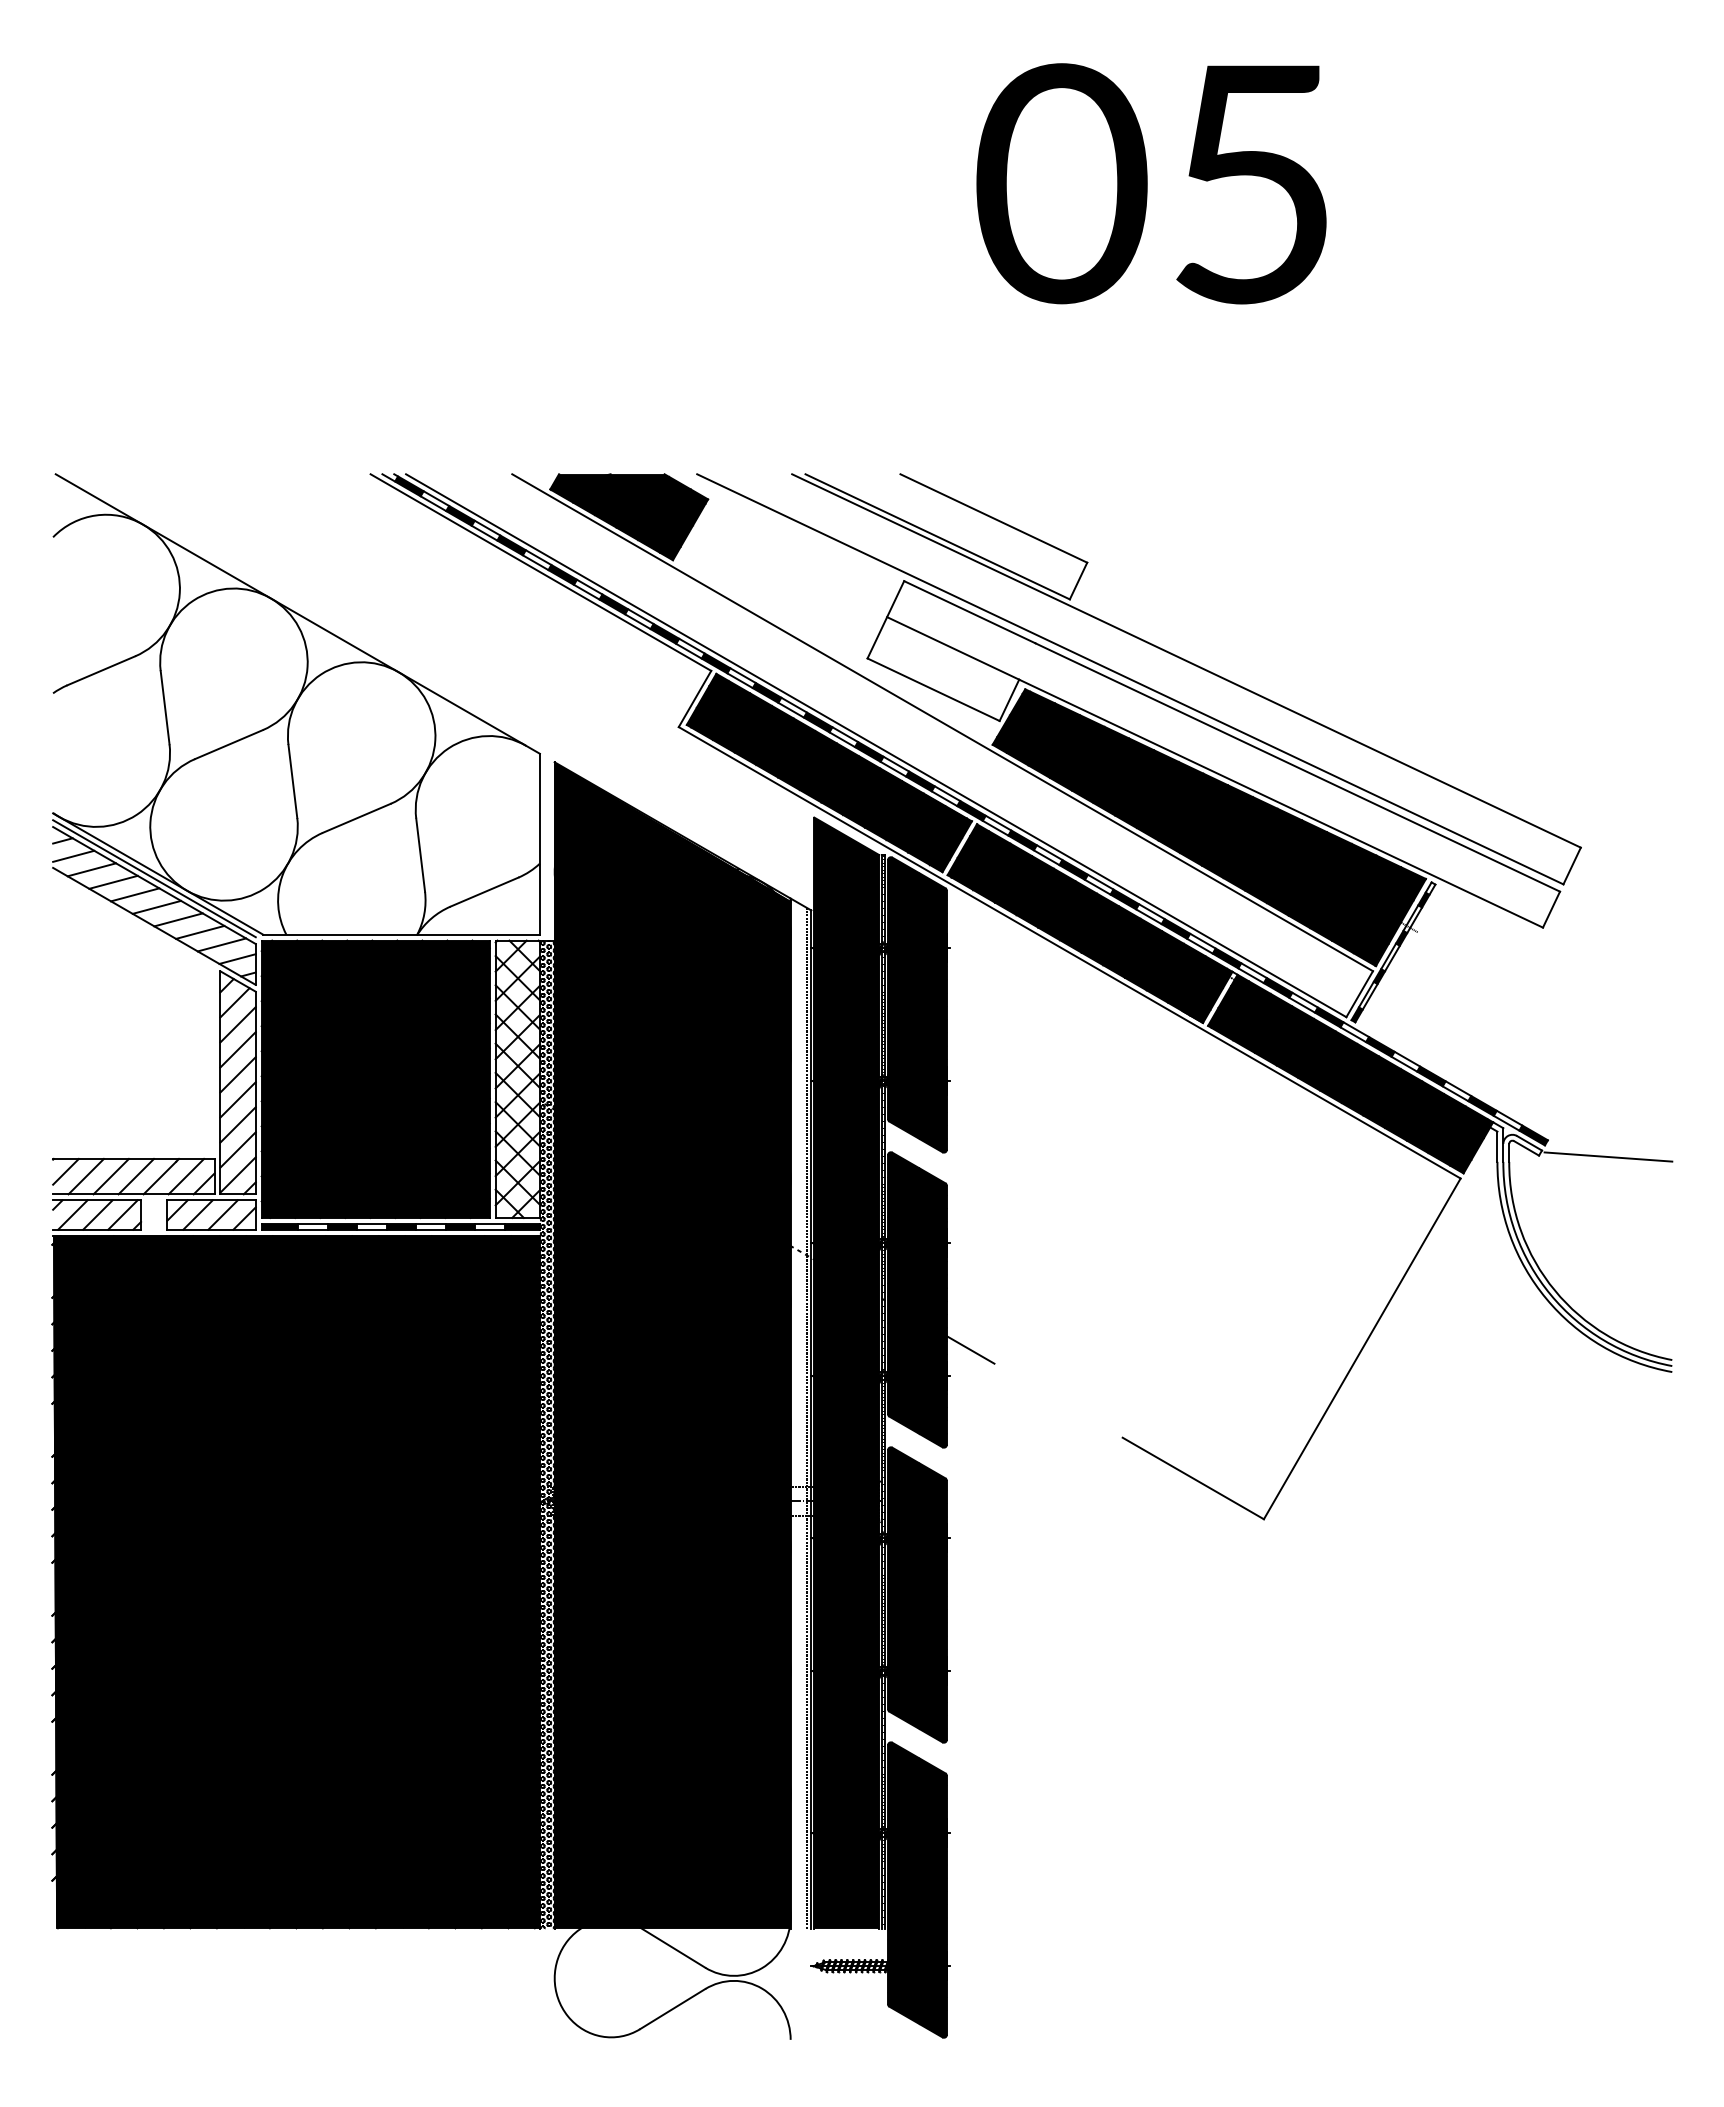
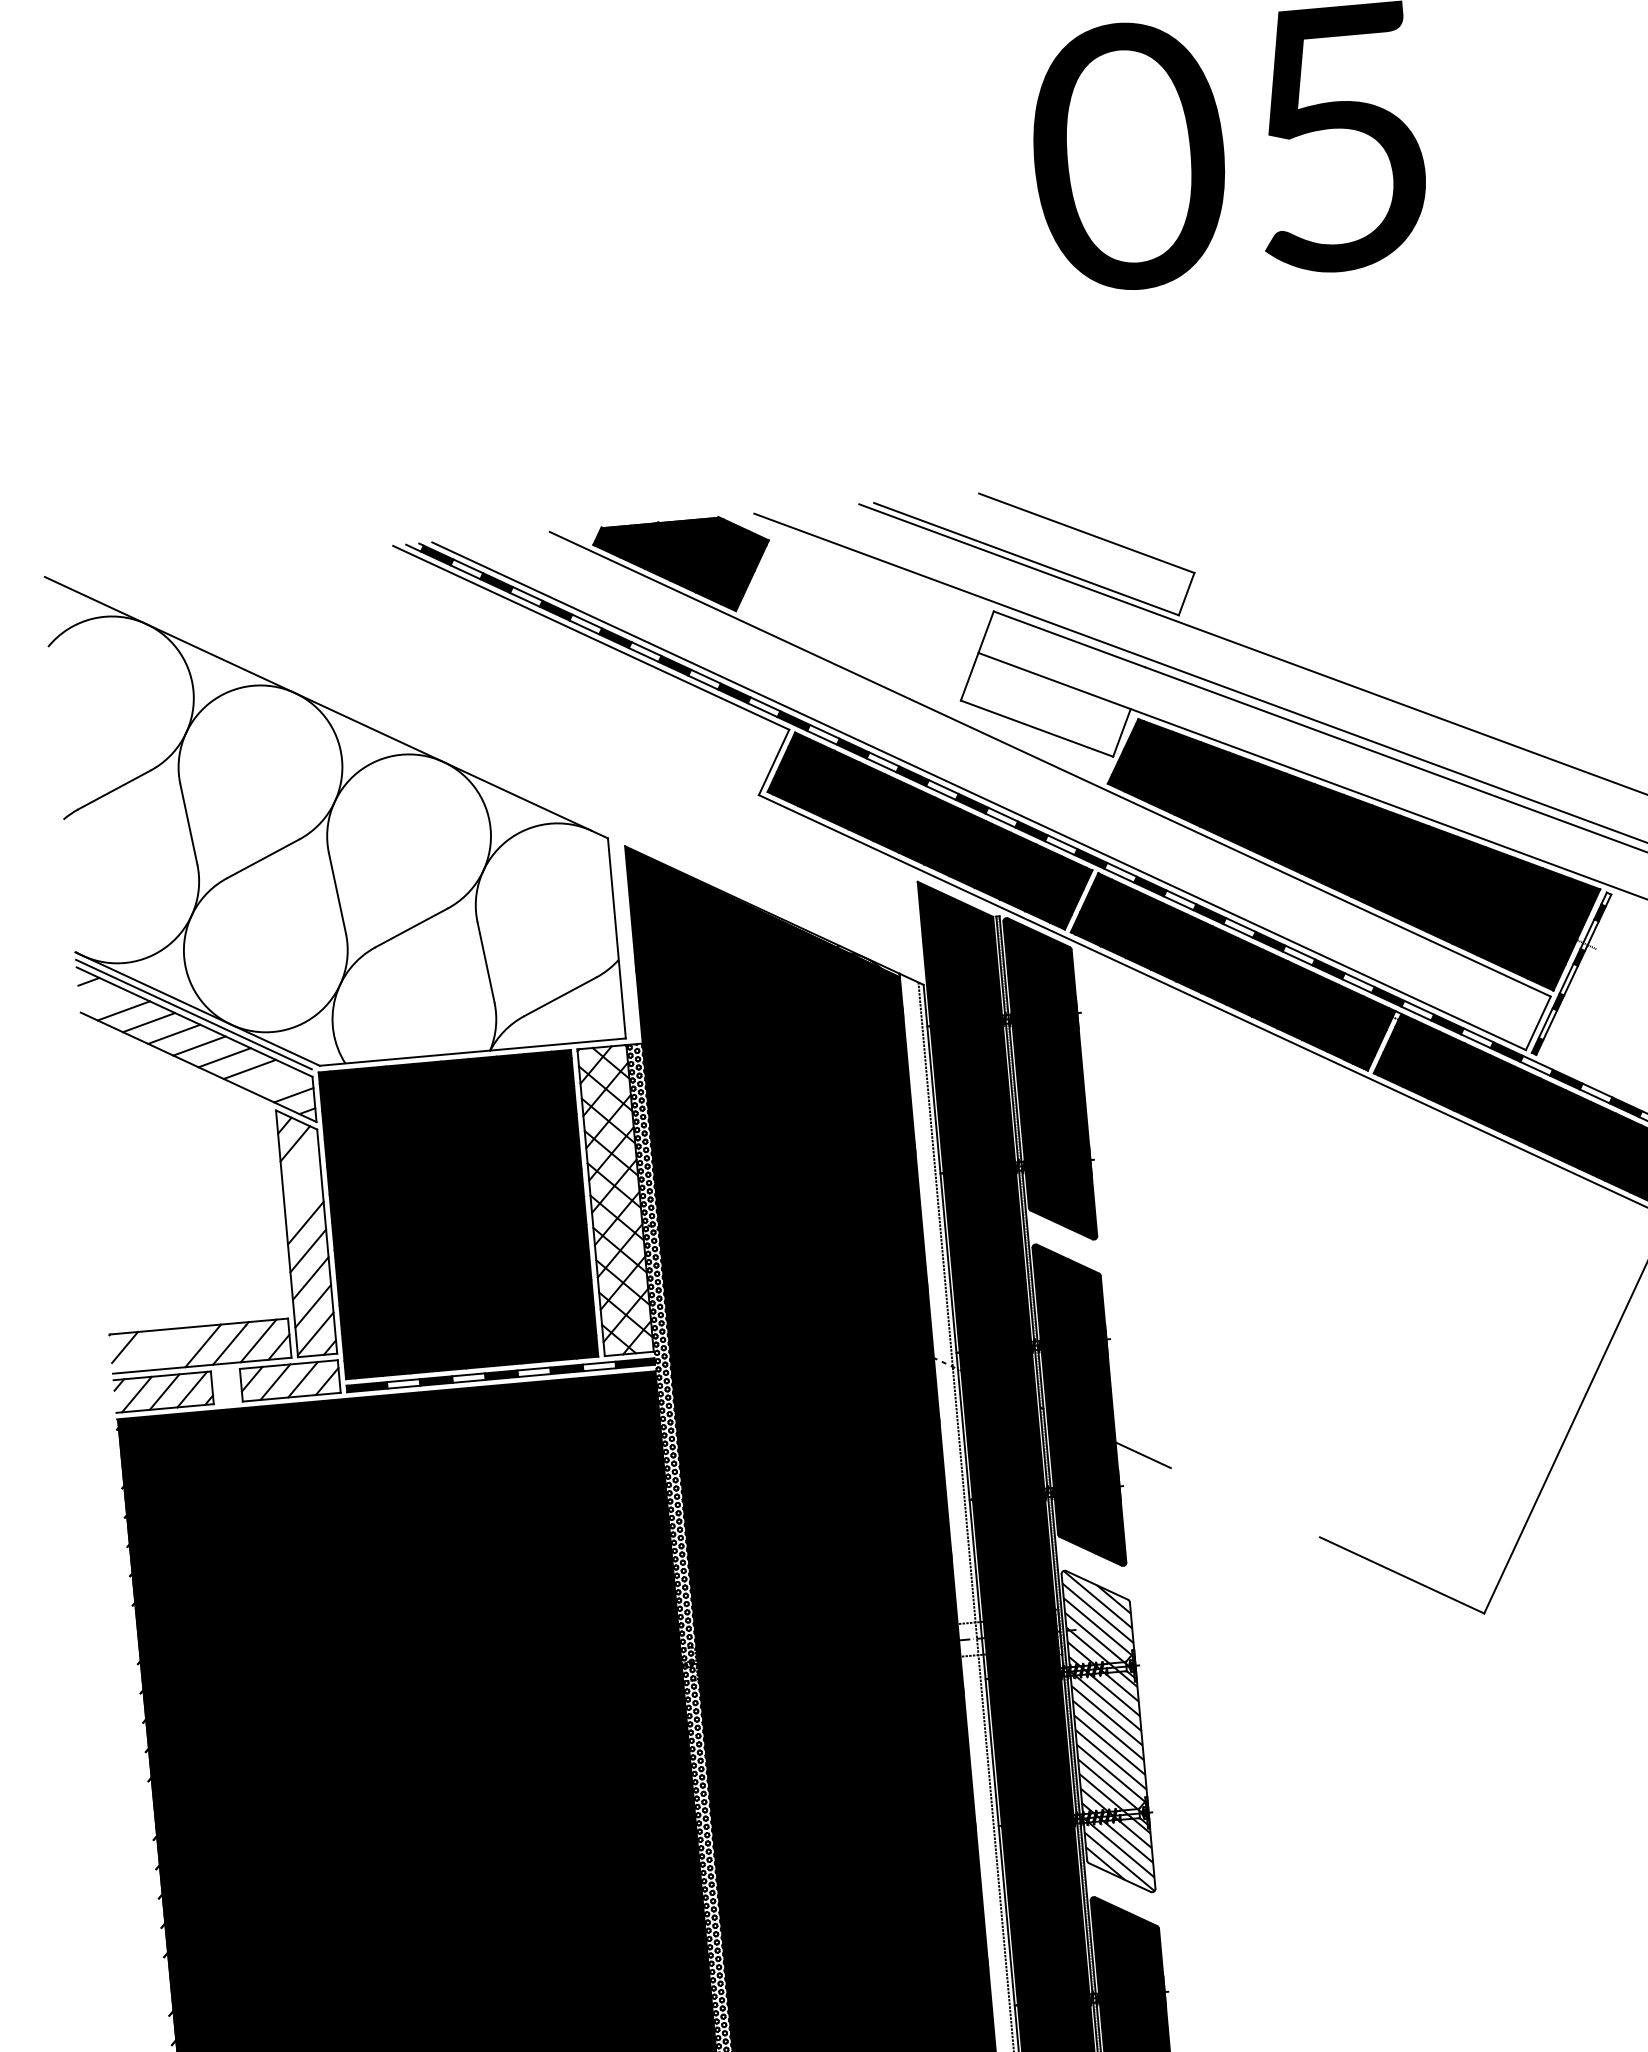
line: (73, 855) -> (102, 996), removed
line: (221, 944) -> (274, 1080), removed
line: (237, 1024) -> (300, 1167), removed
line: (237, 1049) -> (302, 1195), removed
line: (85, 1176) -> (147, 1350), removed
line: (110, 1176) -> (174, 1348), removed
fill: (916, 1594) -> (1107, 1731), removed

